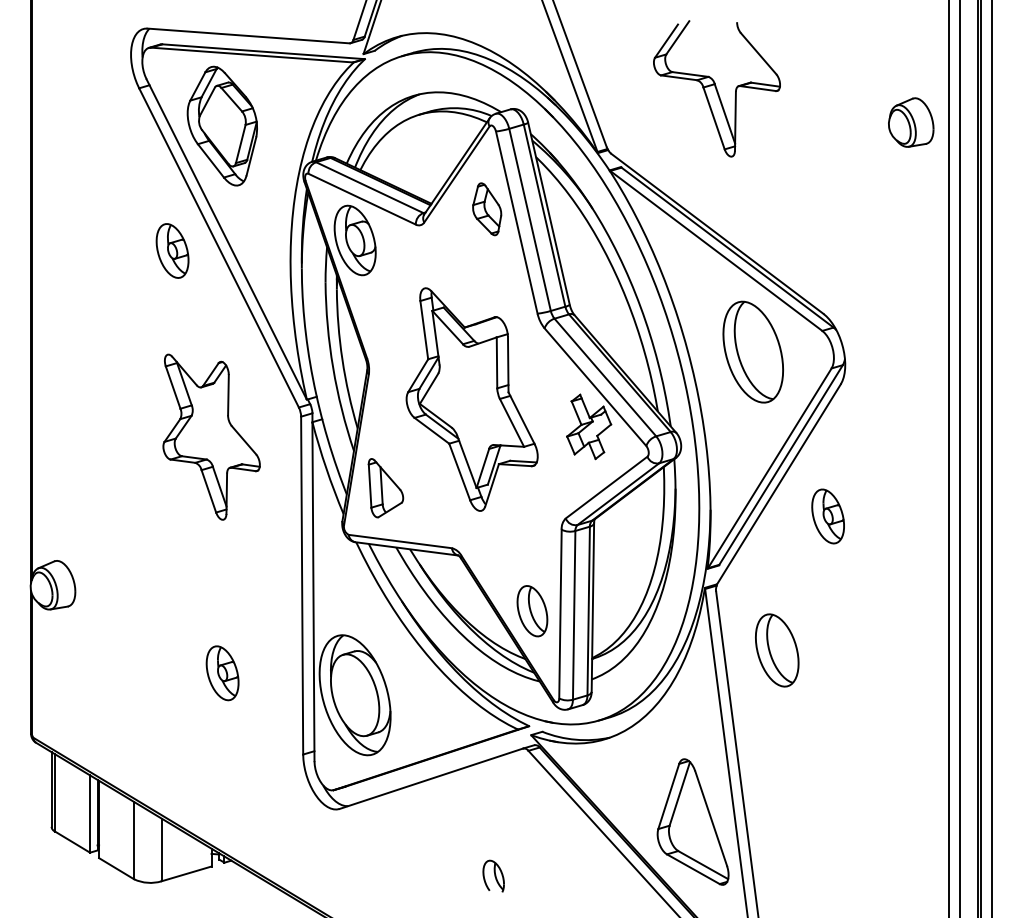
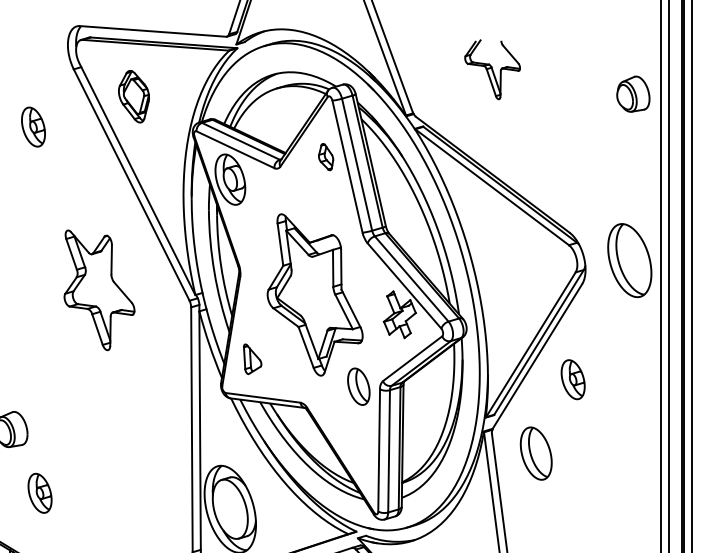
part: (716, 88) -> (492, 69), size x0.6
part: (221, 125) -> (133, 96), size x0.6
part: (487, 209) -> (326, 157), size x0.7
part: (172, 250) -> (33, 126), moved
part: (752, 351) -> (629, 260), moved
part: (211, 436) -> (99, 289), moved
part: (385, 488) -> (252, 359), size x0.7
part: (532, 611) -> (358, 386), moved
part: (777, 650) -> (536, 453), moved
part: (222, 673) -> (39, 493), moved

